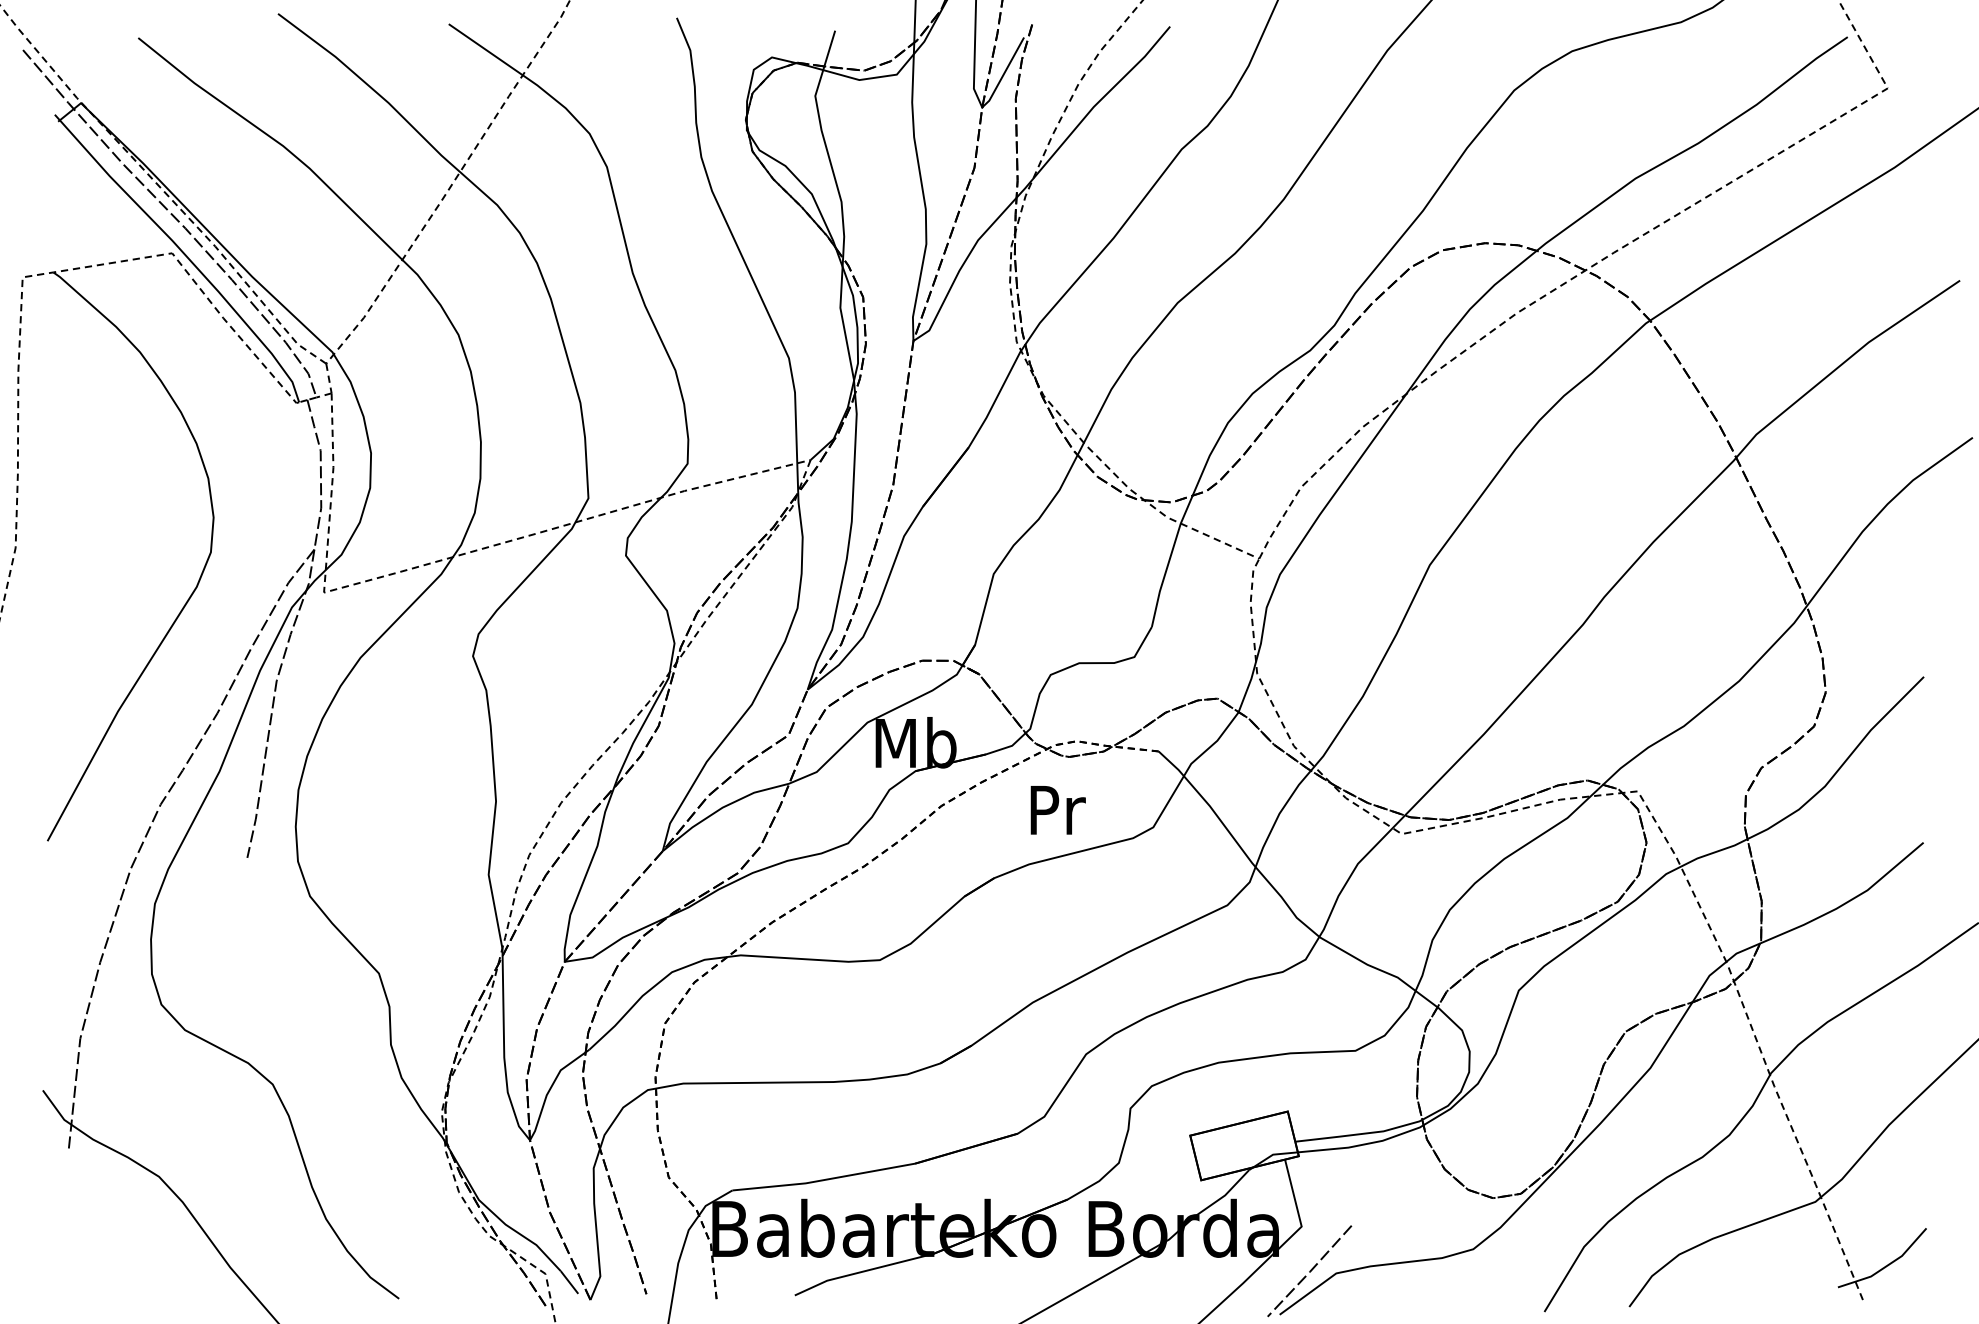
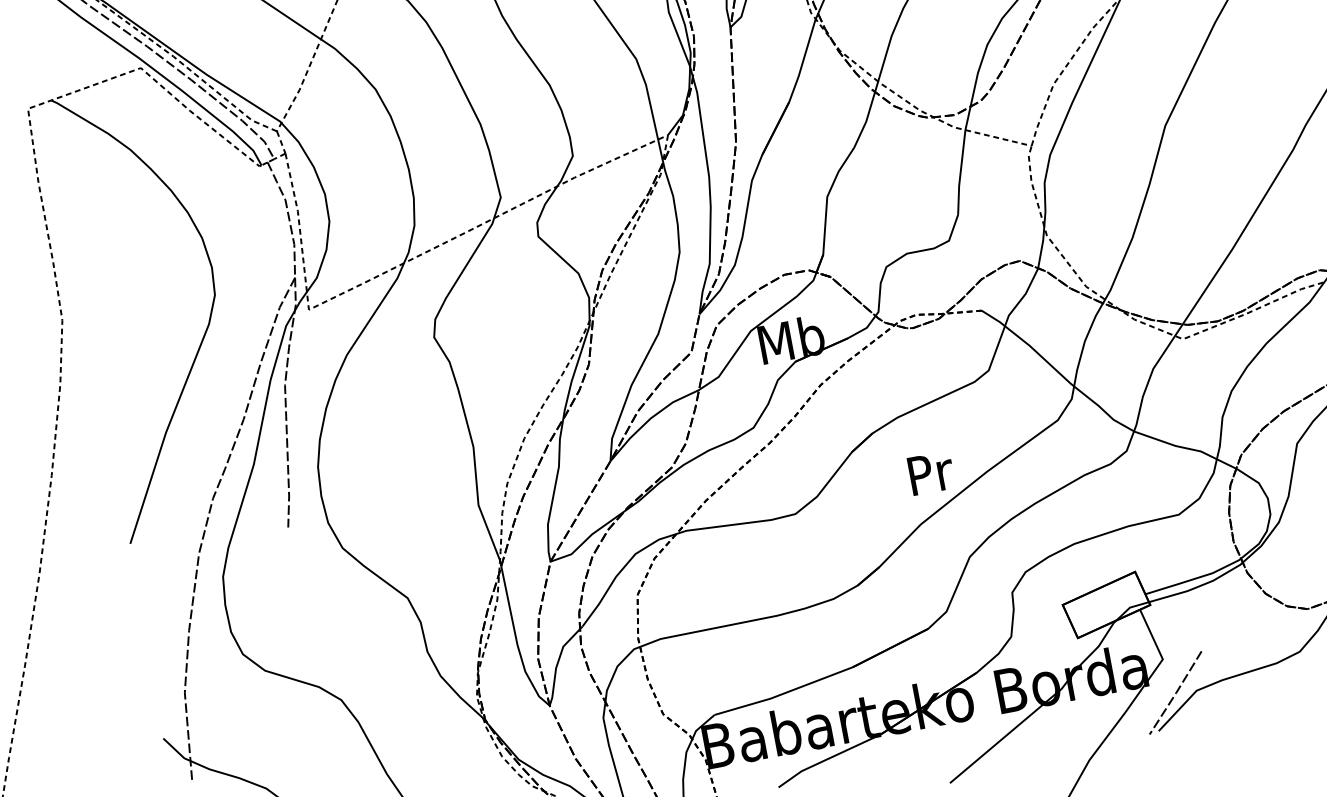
text: (1057, 810) -> (930, 473), moved

